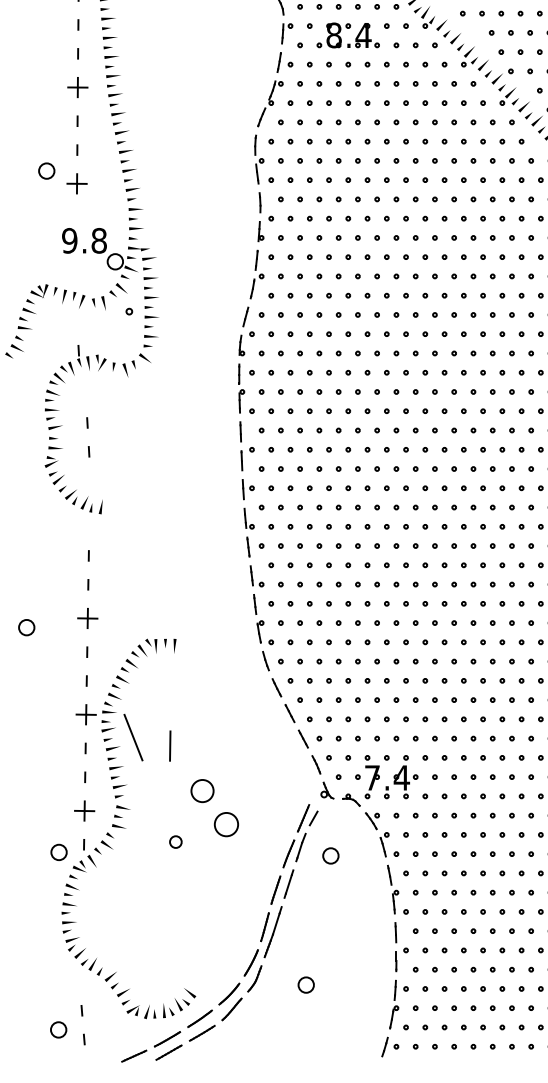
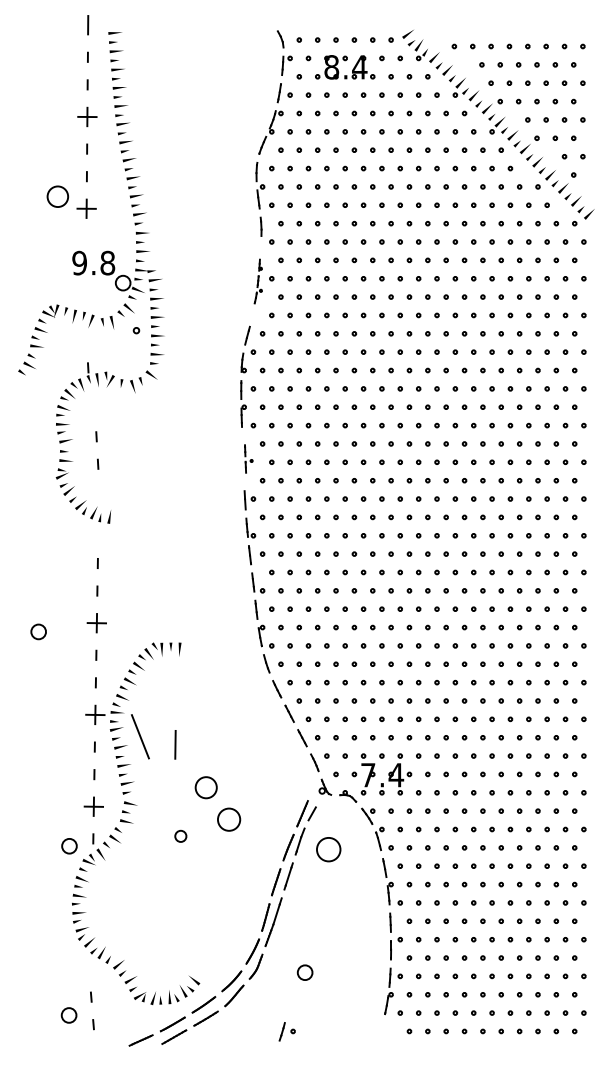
part: (46, 170) -> (57, 196), size x1.4
part: (257, 260) -> (258, 281), size x0.6
part: (246, 445) -> (248, 458), size x0.6
part: (330, 855) -> (328, 849), size x1.6
part: (389, 1046) -> (286, 1031), moved

